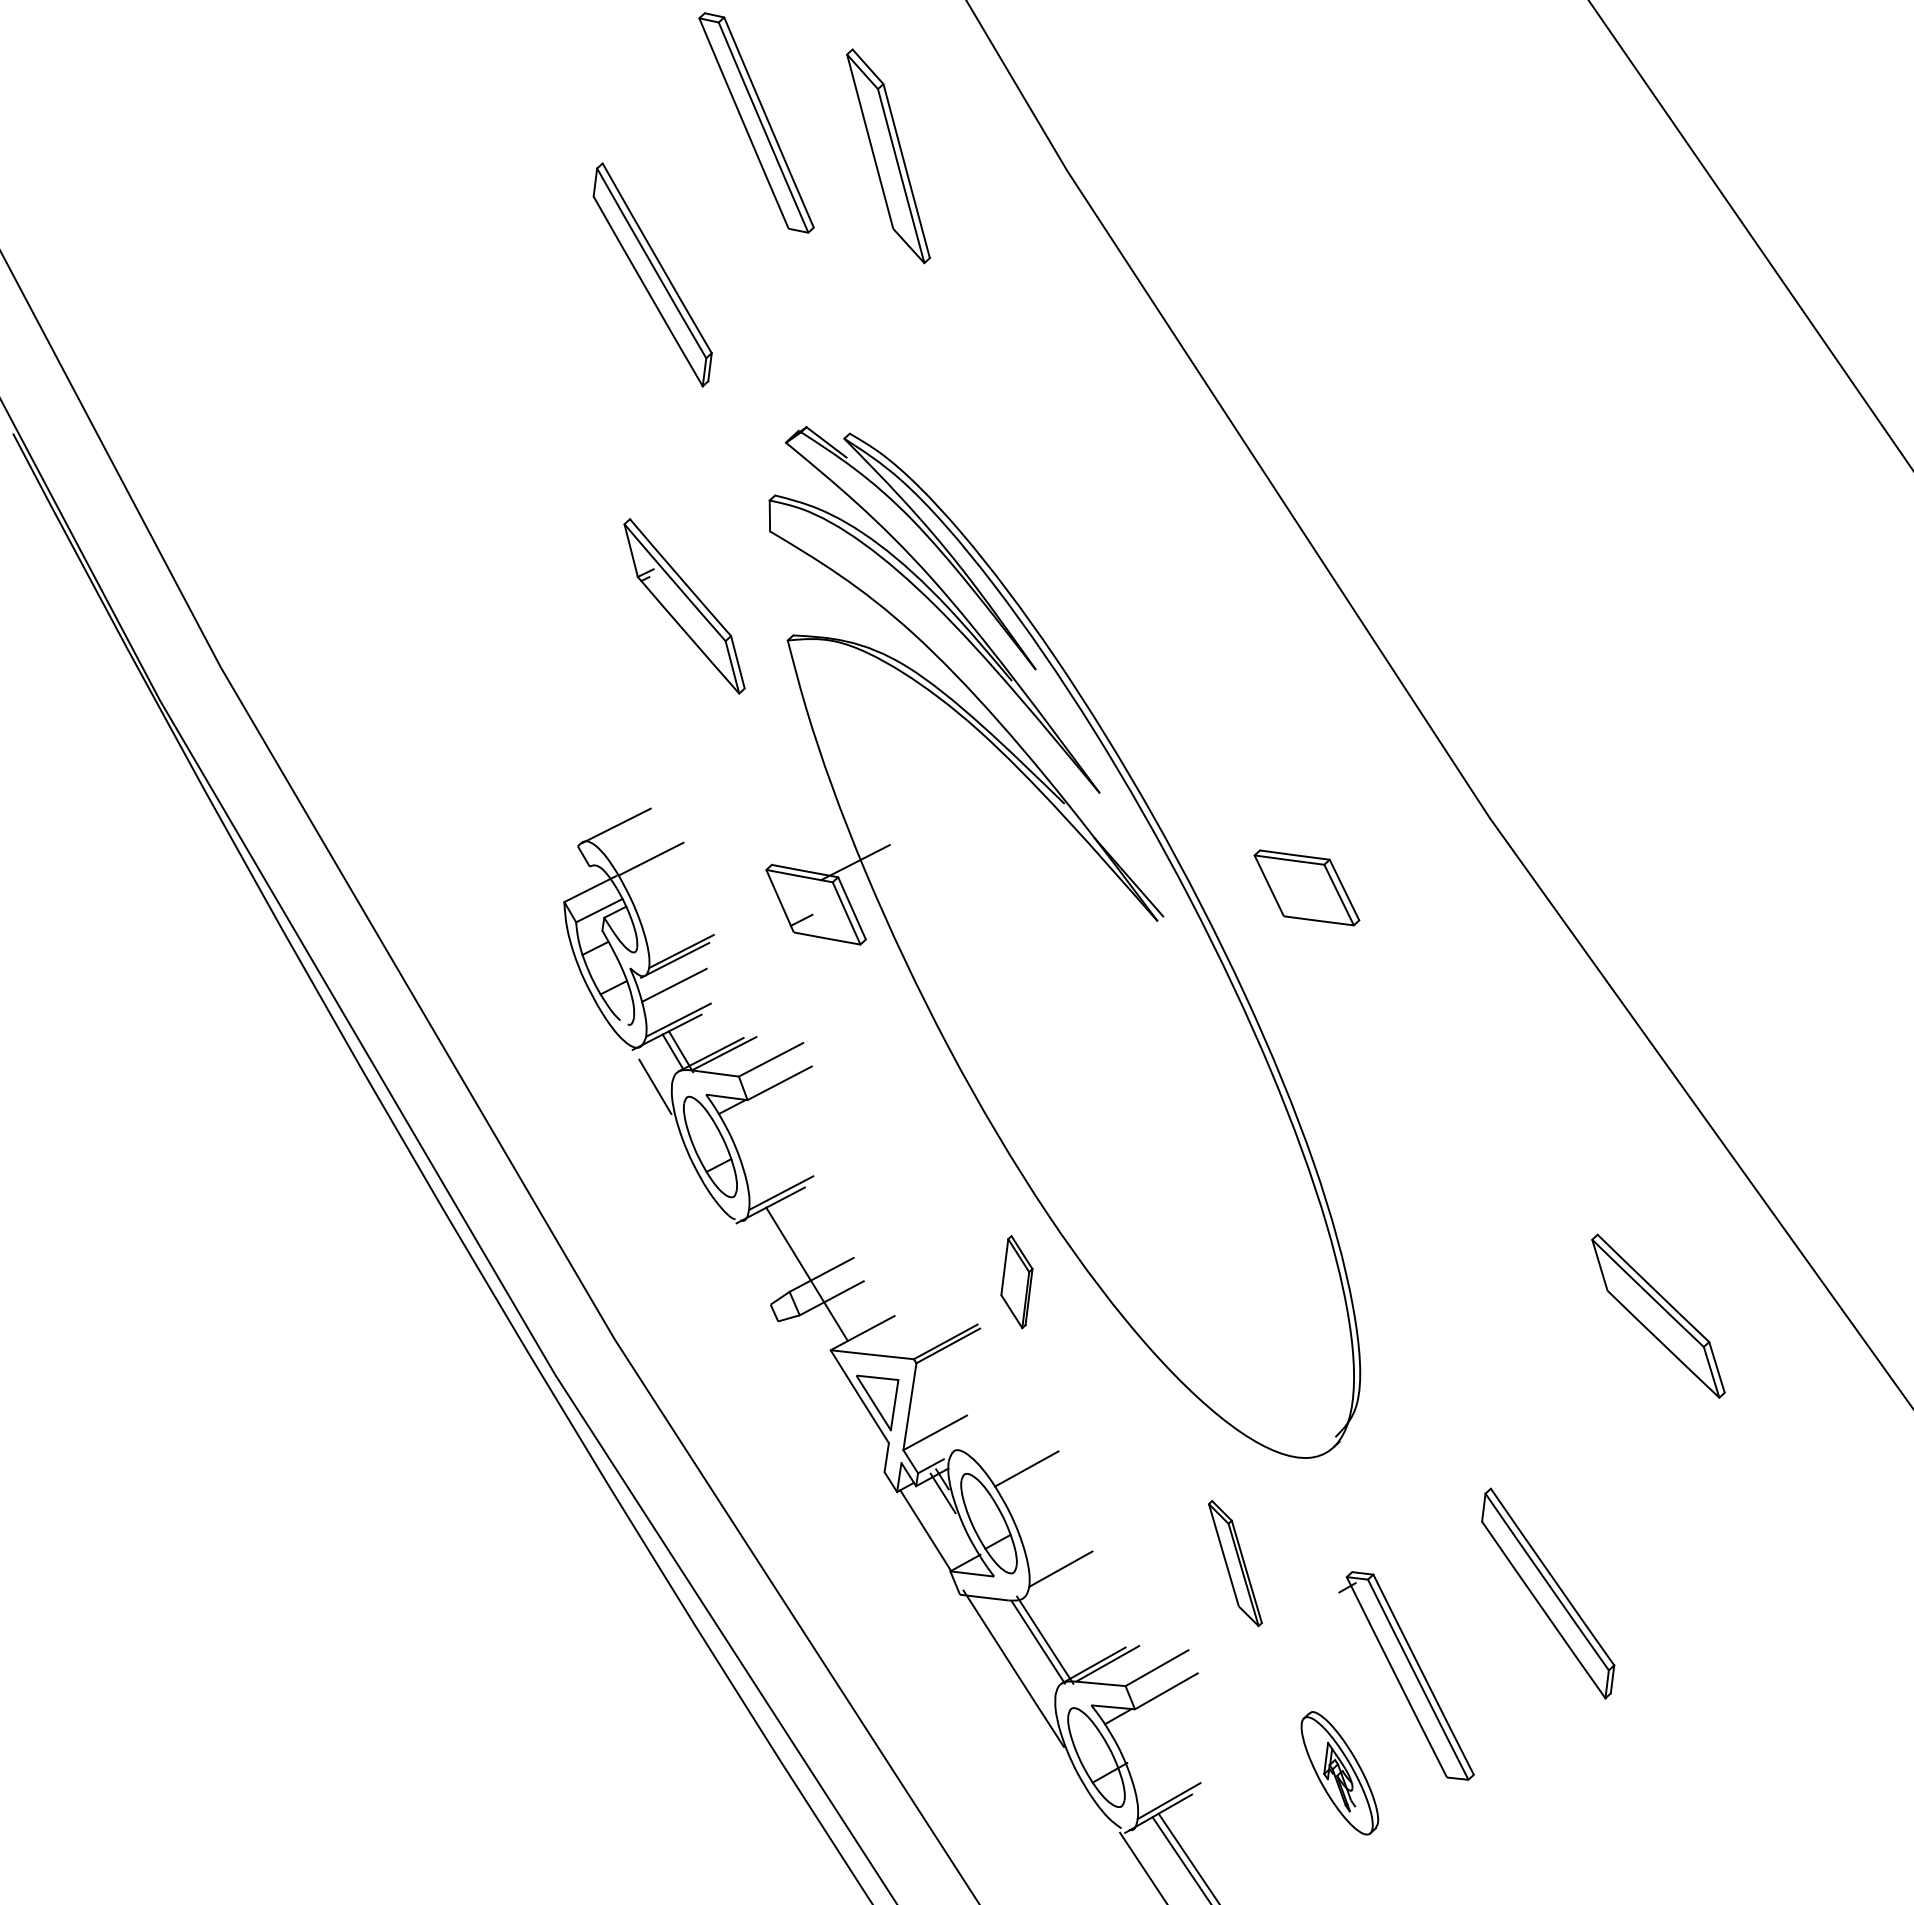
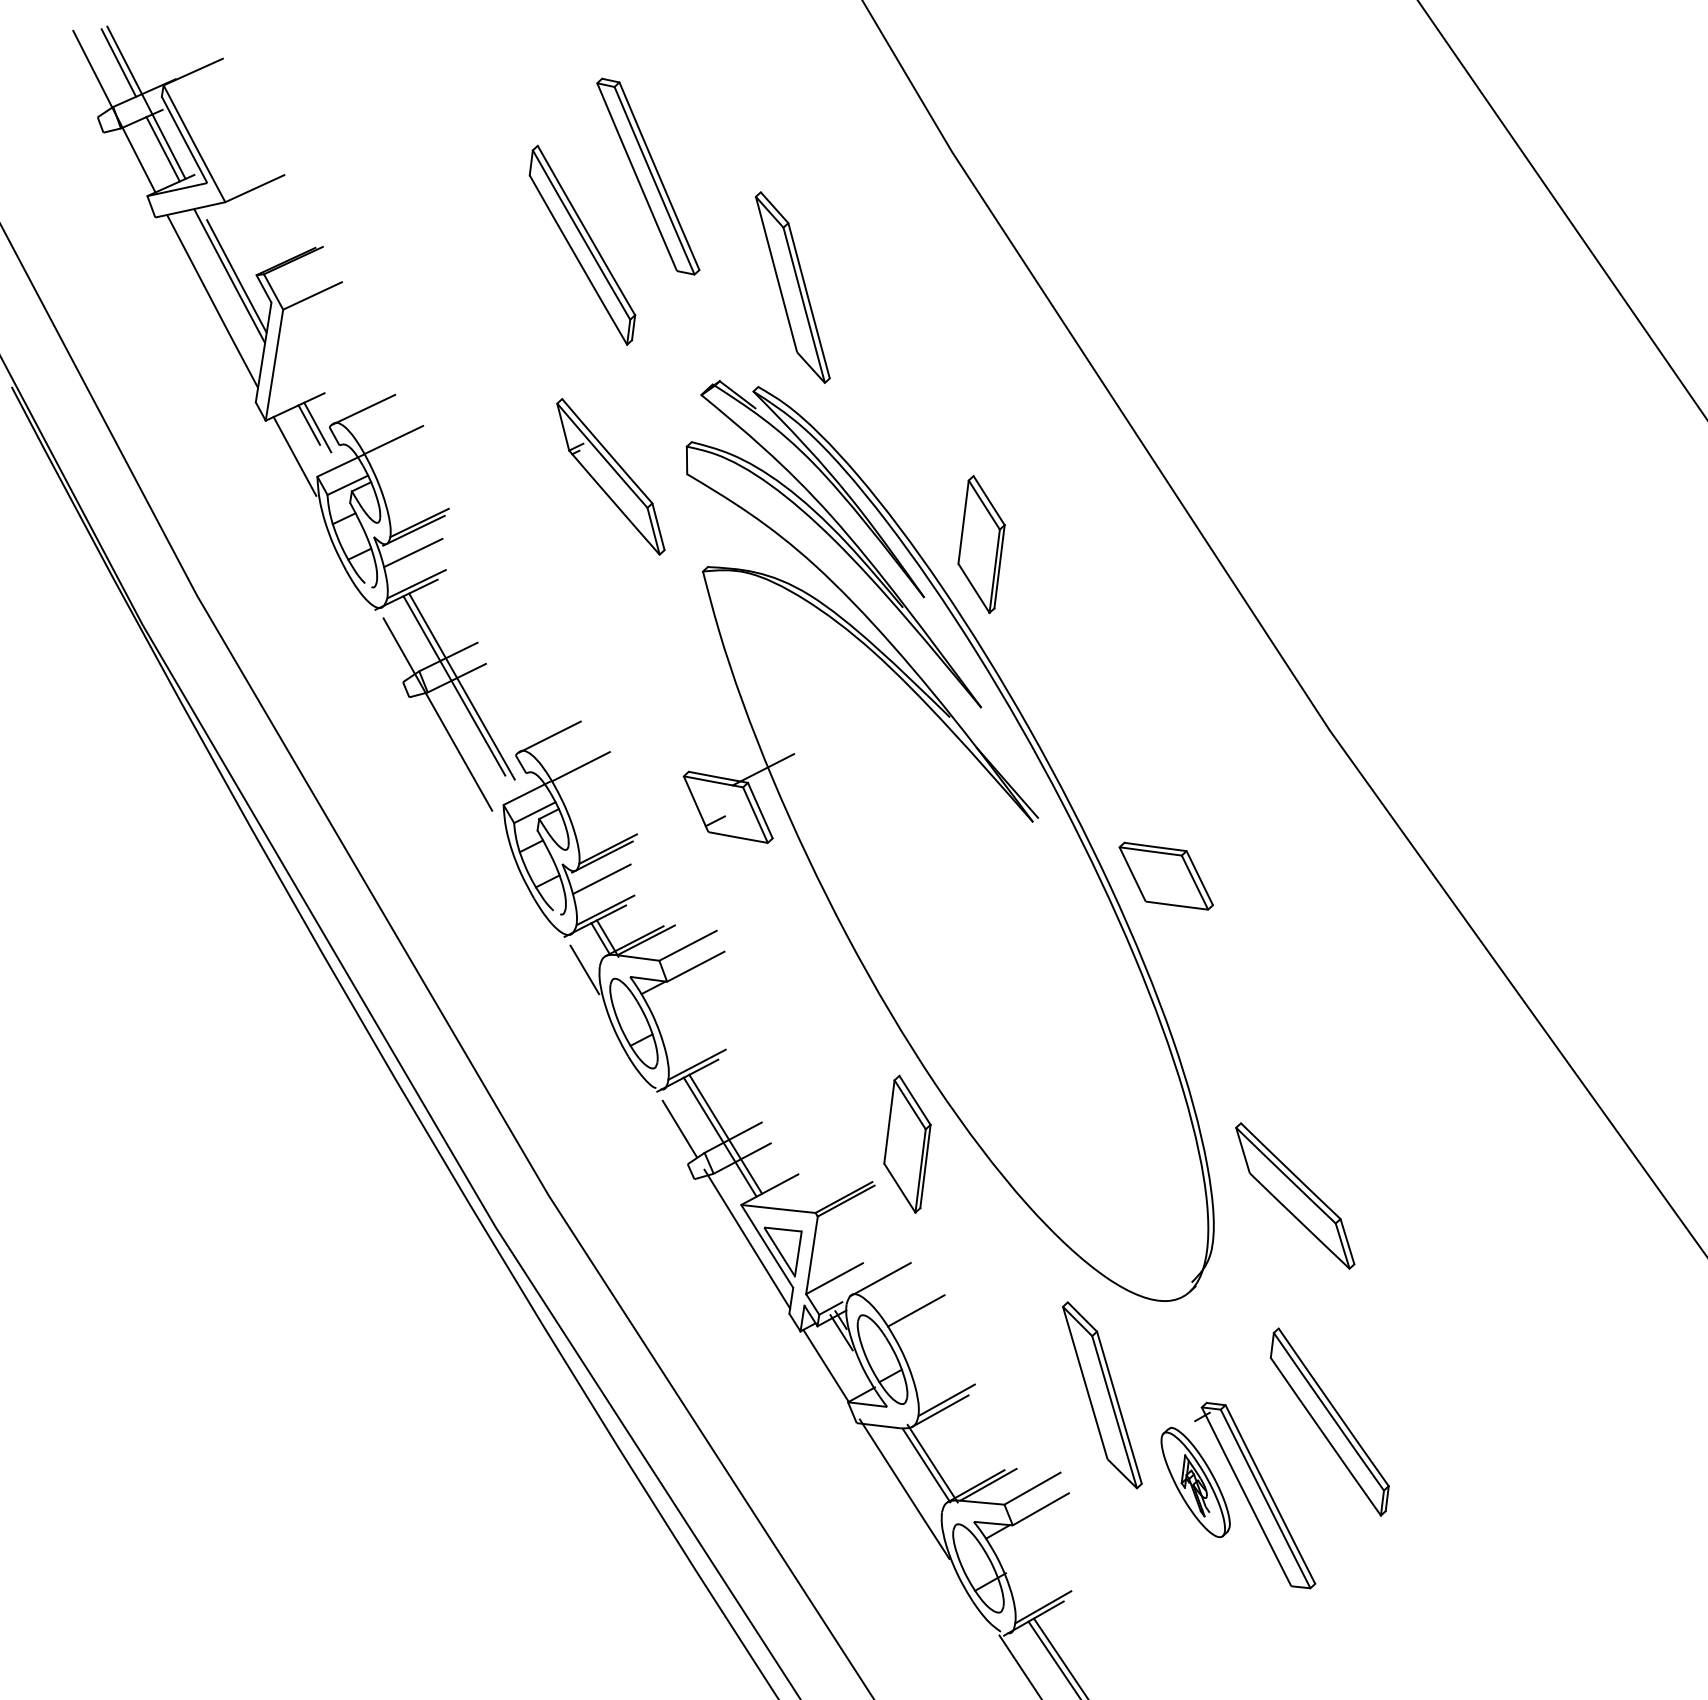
part: (756, 122) -> (648, 176), moved
part: (888, 156) -> (792, 287), moved
part: (326, 459) -> (291, 410), added
part: (684, 606) -> (610, 476), moved
part: (1099, 609) -> (981, 543), added
part: (1306, 887) -> (1165, 875), moved
line: (761, 1264) -> (679, 1128), added
line: (812, 1270) -> (725, 1133), added
part: (1016, 1281) -> (907, 1143), size x1.67
part: (1658, 1315) -> (1295, 1195), moved
line: (837, 1388) -> (747, 1239), added
line: (986, 1433) -> (880, 1279), added
part: (1235, 1563) -> (1102, 1395), size x1.67
line: (1053, 1580) -> (940, 1410), added
part: (1548, 1593) -> (1330, 1422), moved
part: (1339, 1773) -> (1195, 1482), moved

